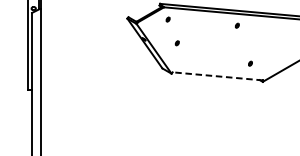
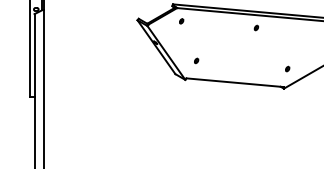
part: (177, 42) -> (196, 60), moved
part: (250, 63) -> (287, 68), moved
line: (217, 76) -> (235, 82), dashed -> solid

